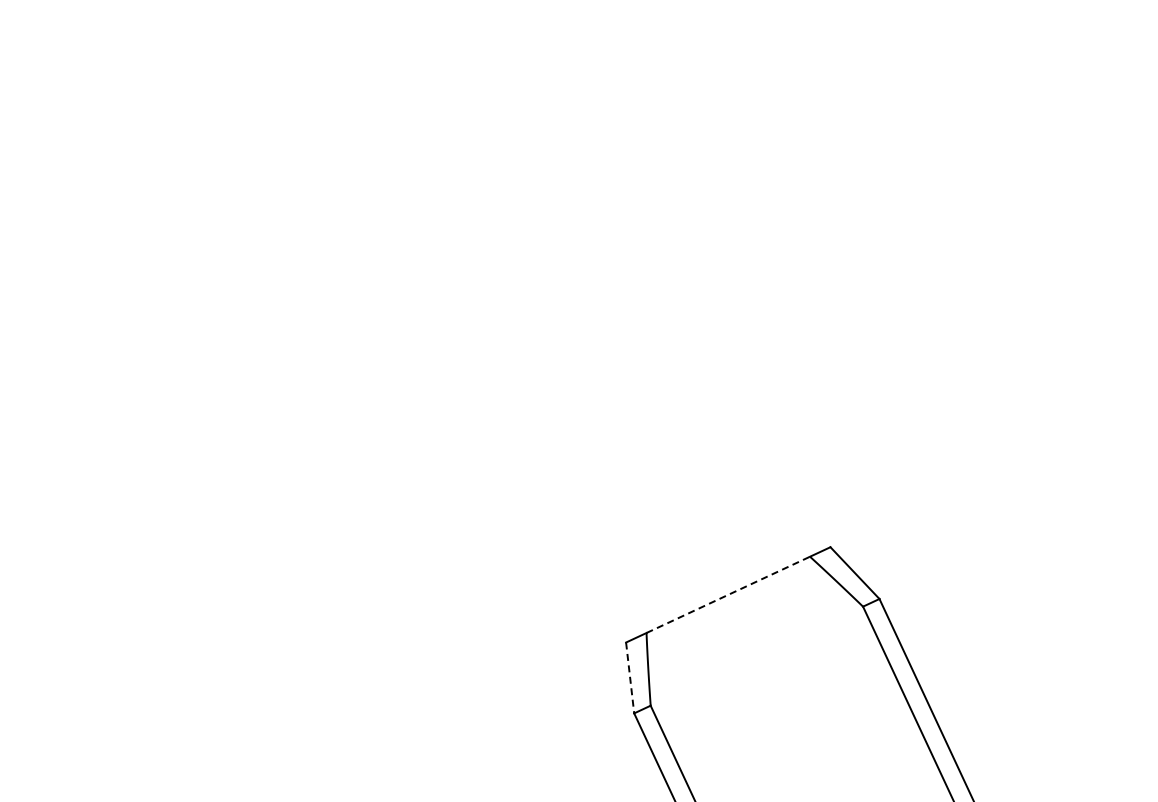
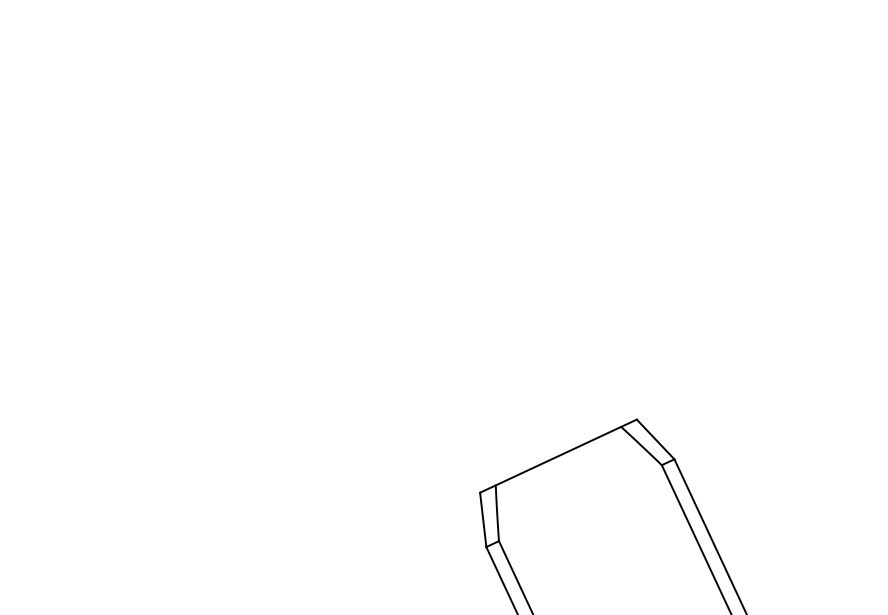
line: (728, 594) -> (558, 455), dashed -> solid
line: (630, 677) -> (483, 519), dashed -> solid

